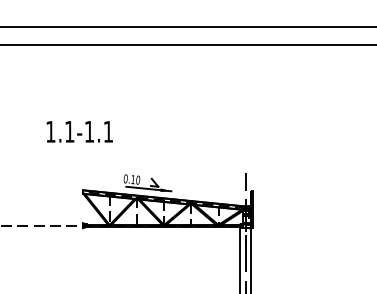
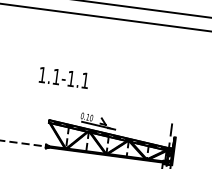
text: (79, 131) -> (63, 77), moved

